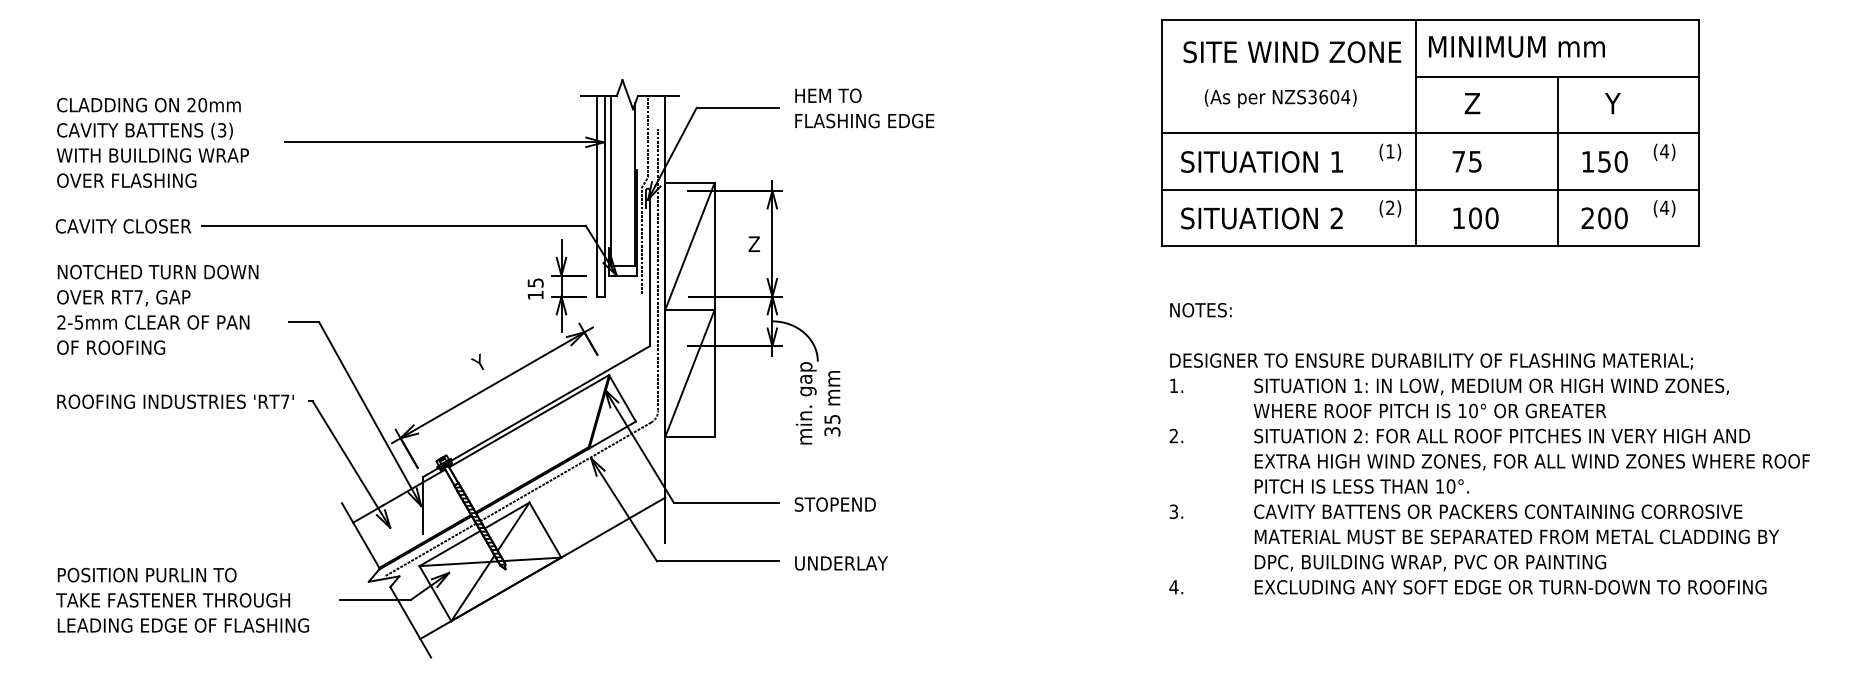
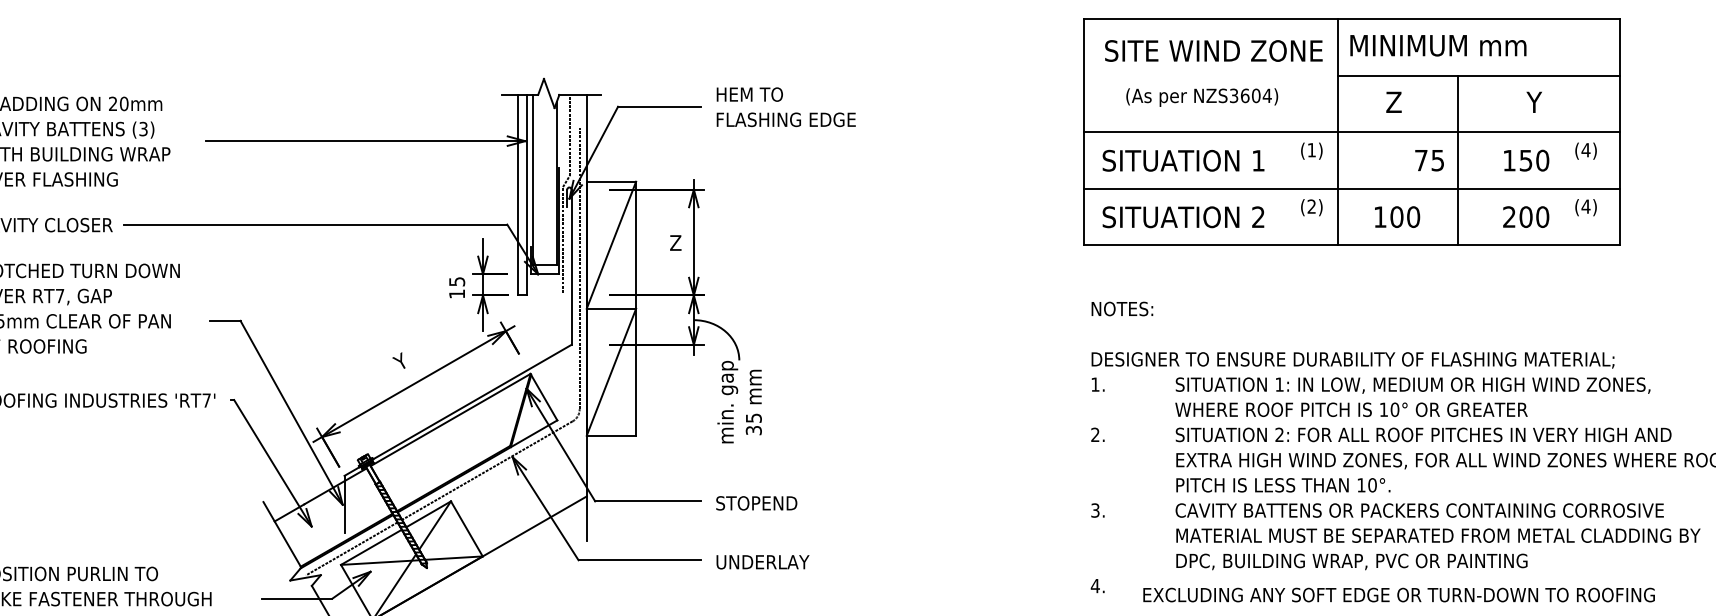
text: (1466, 161) -> (1428, 160), moved
line: (1557, 161) -> (1457, 160), moved
text: (1510, 587) -> (1398, 595), moved

